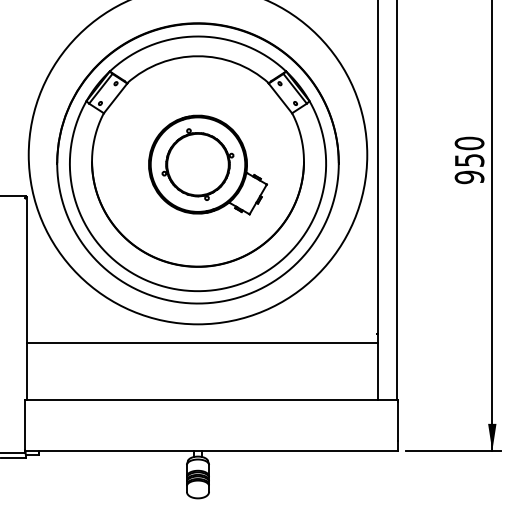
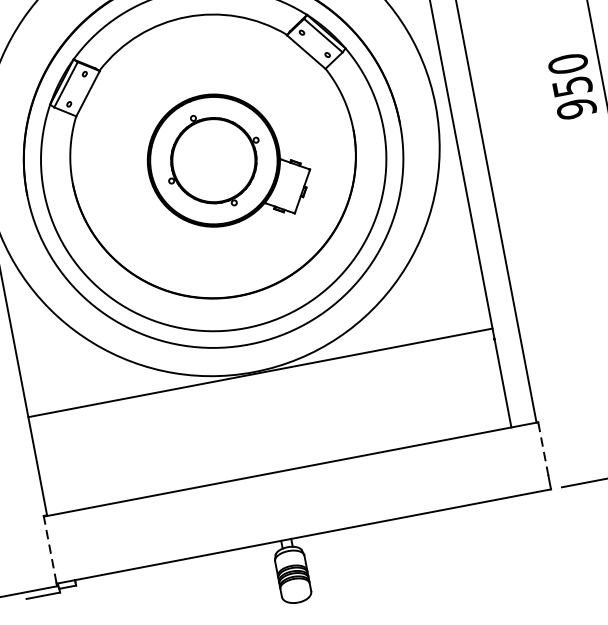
line: (202, 342) -> (260, 372), moved
line: (397, 420) -> (542, 449), solid -> dashed
line: (24, 424) -> (49, 548), solid -> dashed

